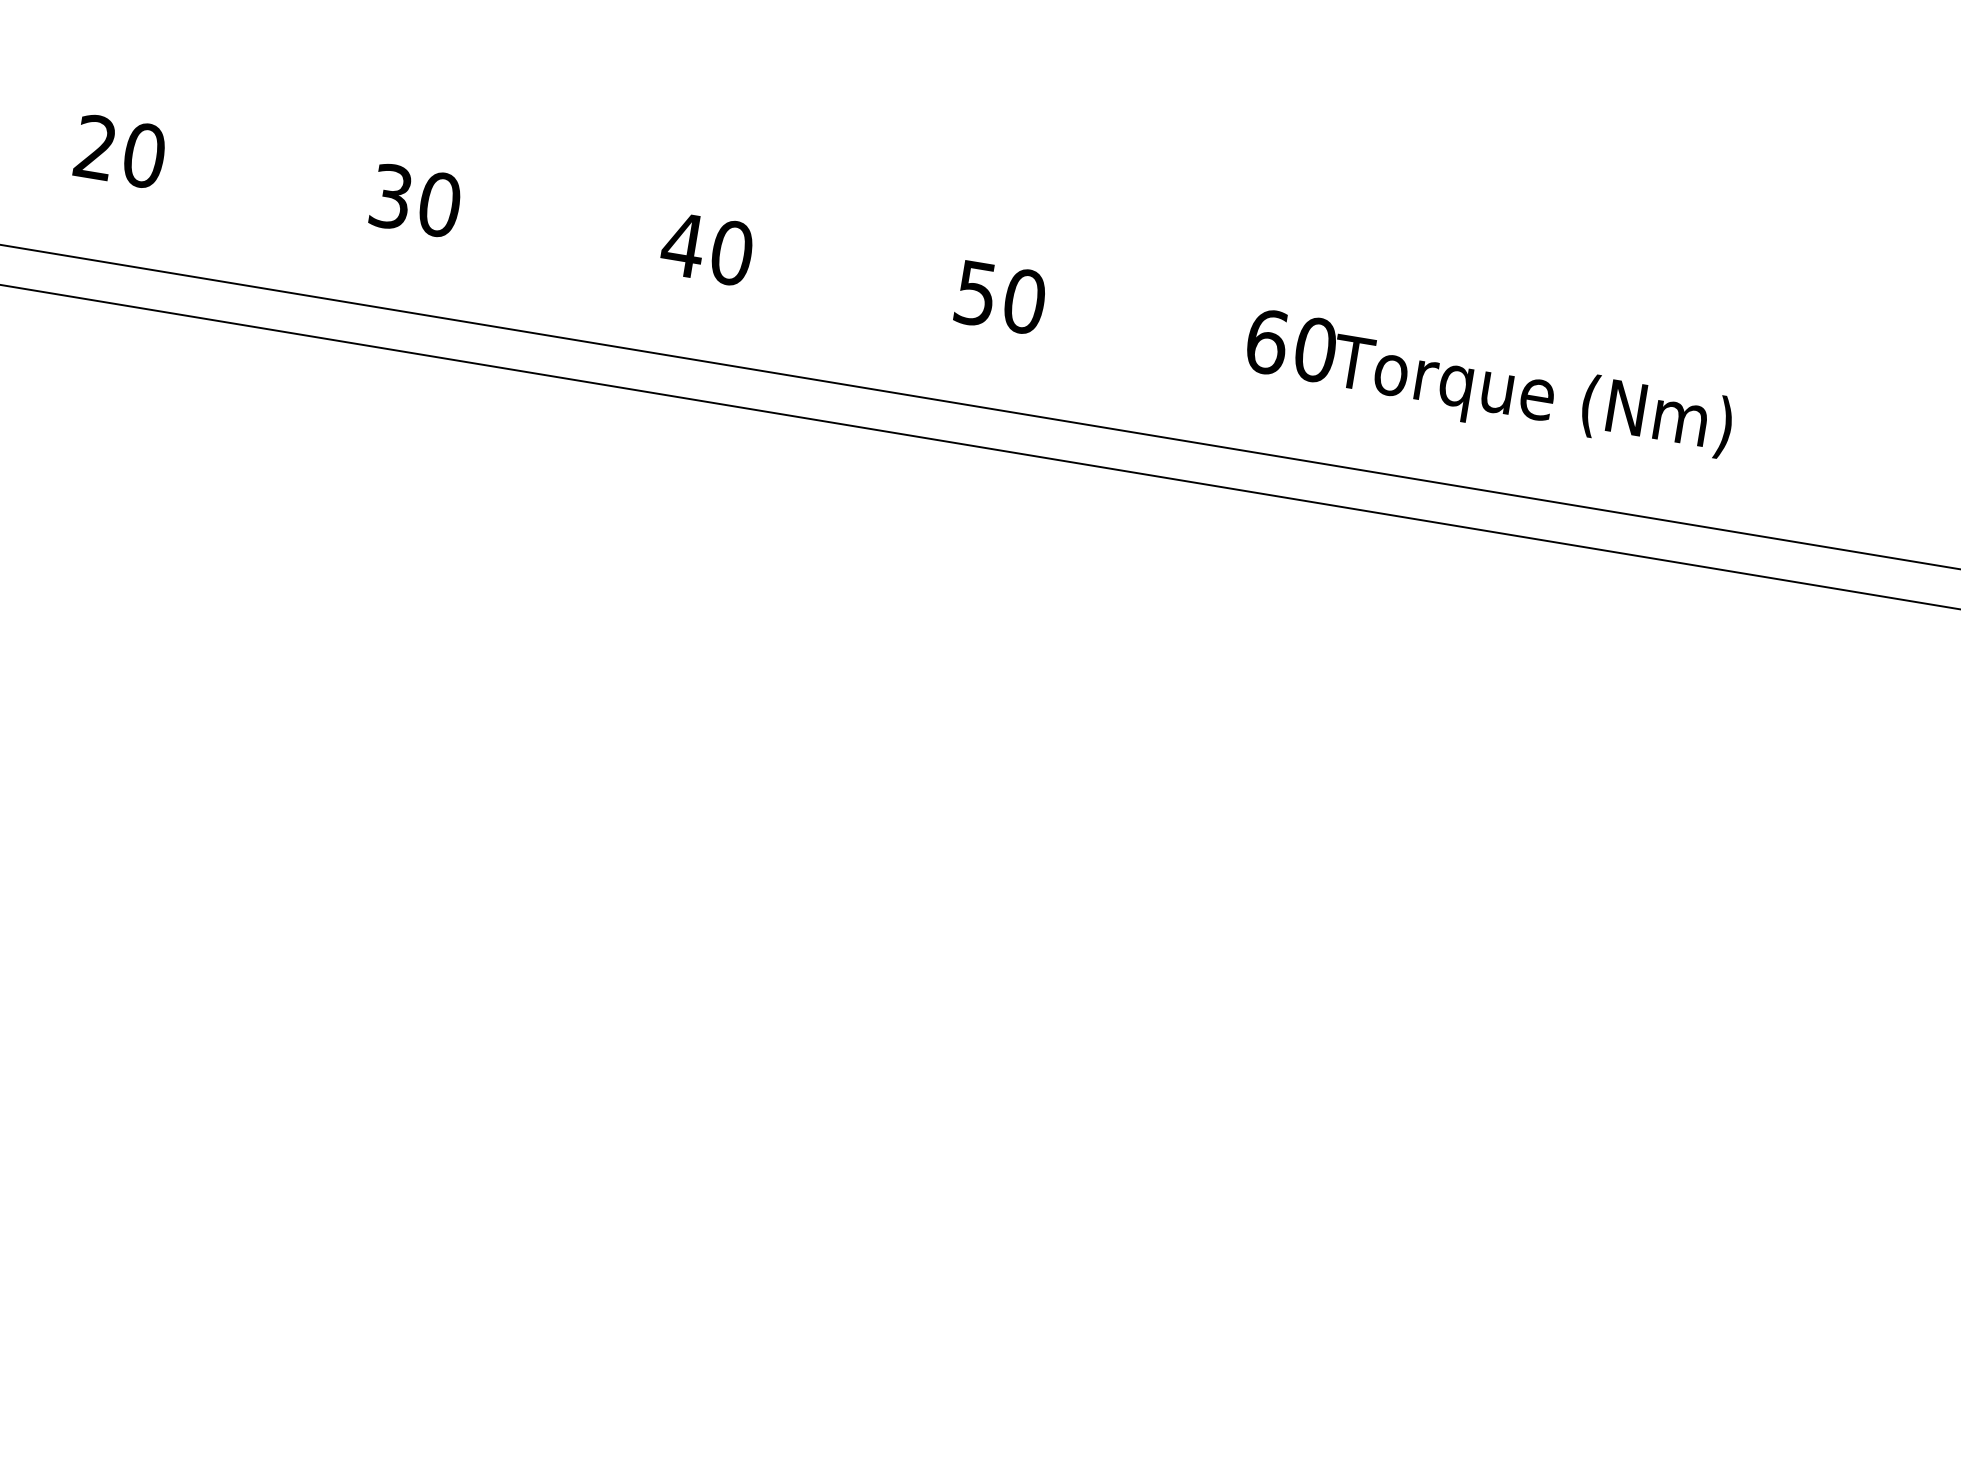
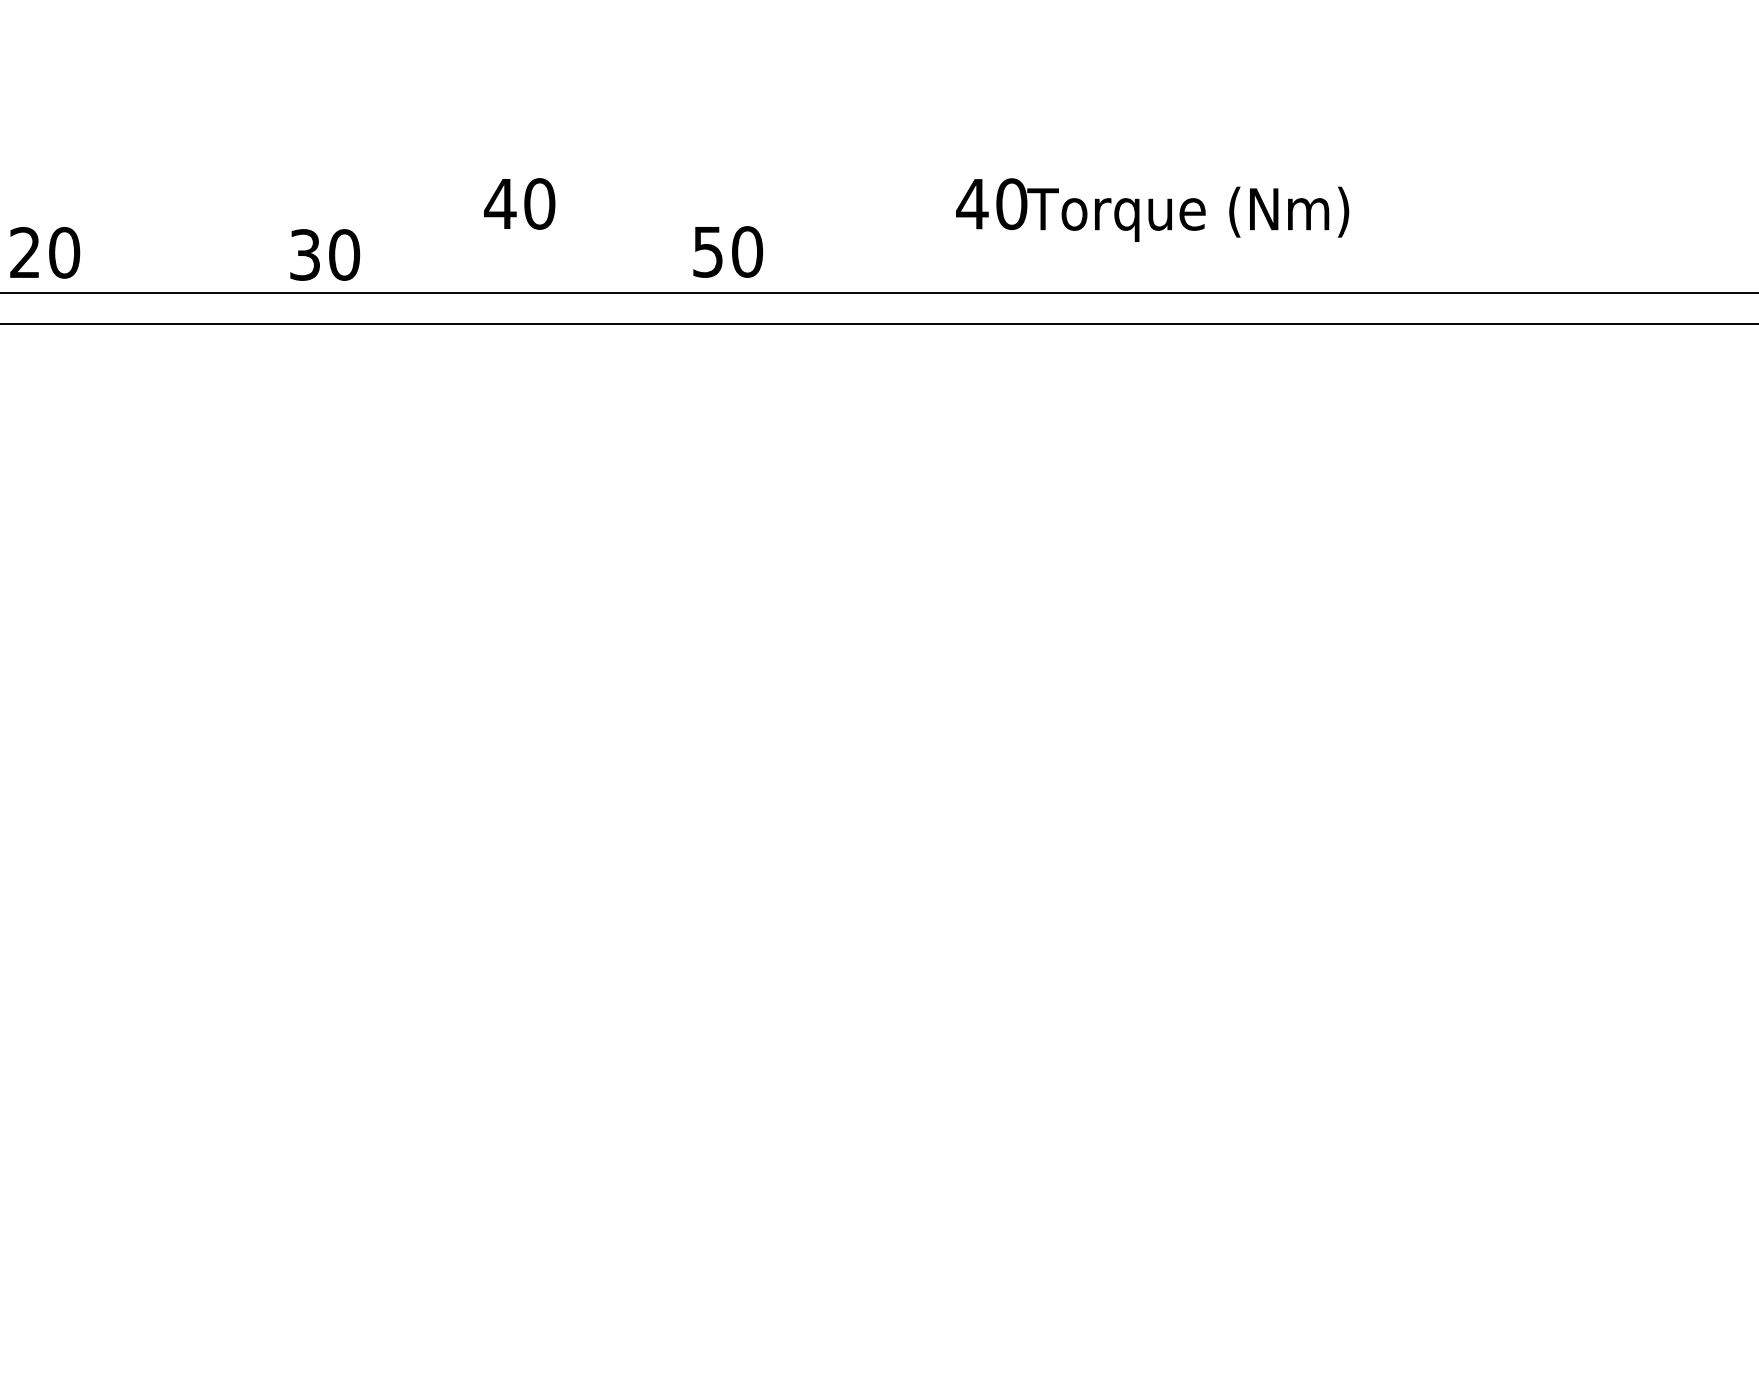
text: (120, 151) -> (45, 252), moved
text: (416, 200) -> (325, 254), moved
text: (1001, 297) -> (728, 251), moved
text: (1266, 342) -> (972, 204), 60 -> 40

